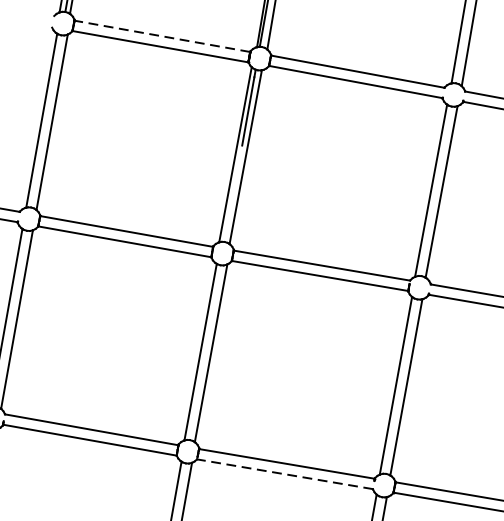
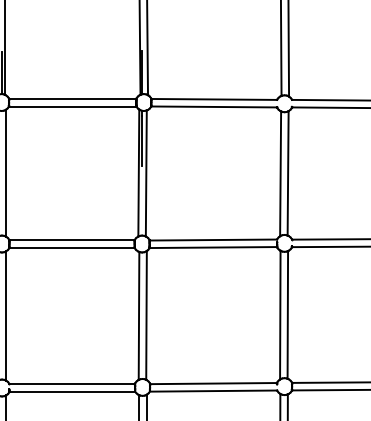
line: (161, 36) -> (72, 99), dashed -> solid
line: (284, 474) -> (213, 391), dashed -> solid

